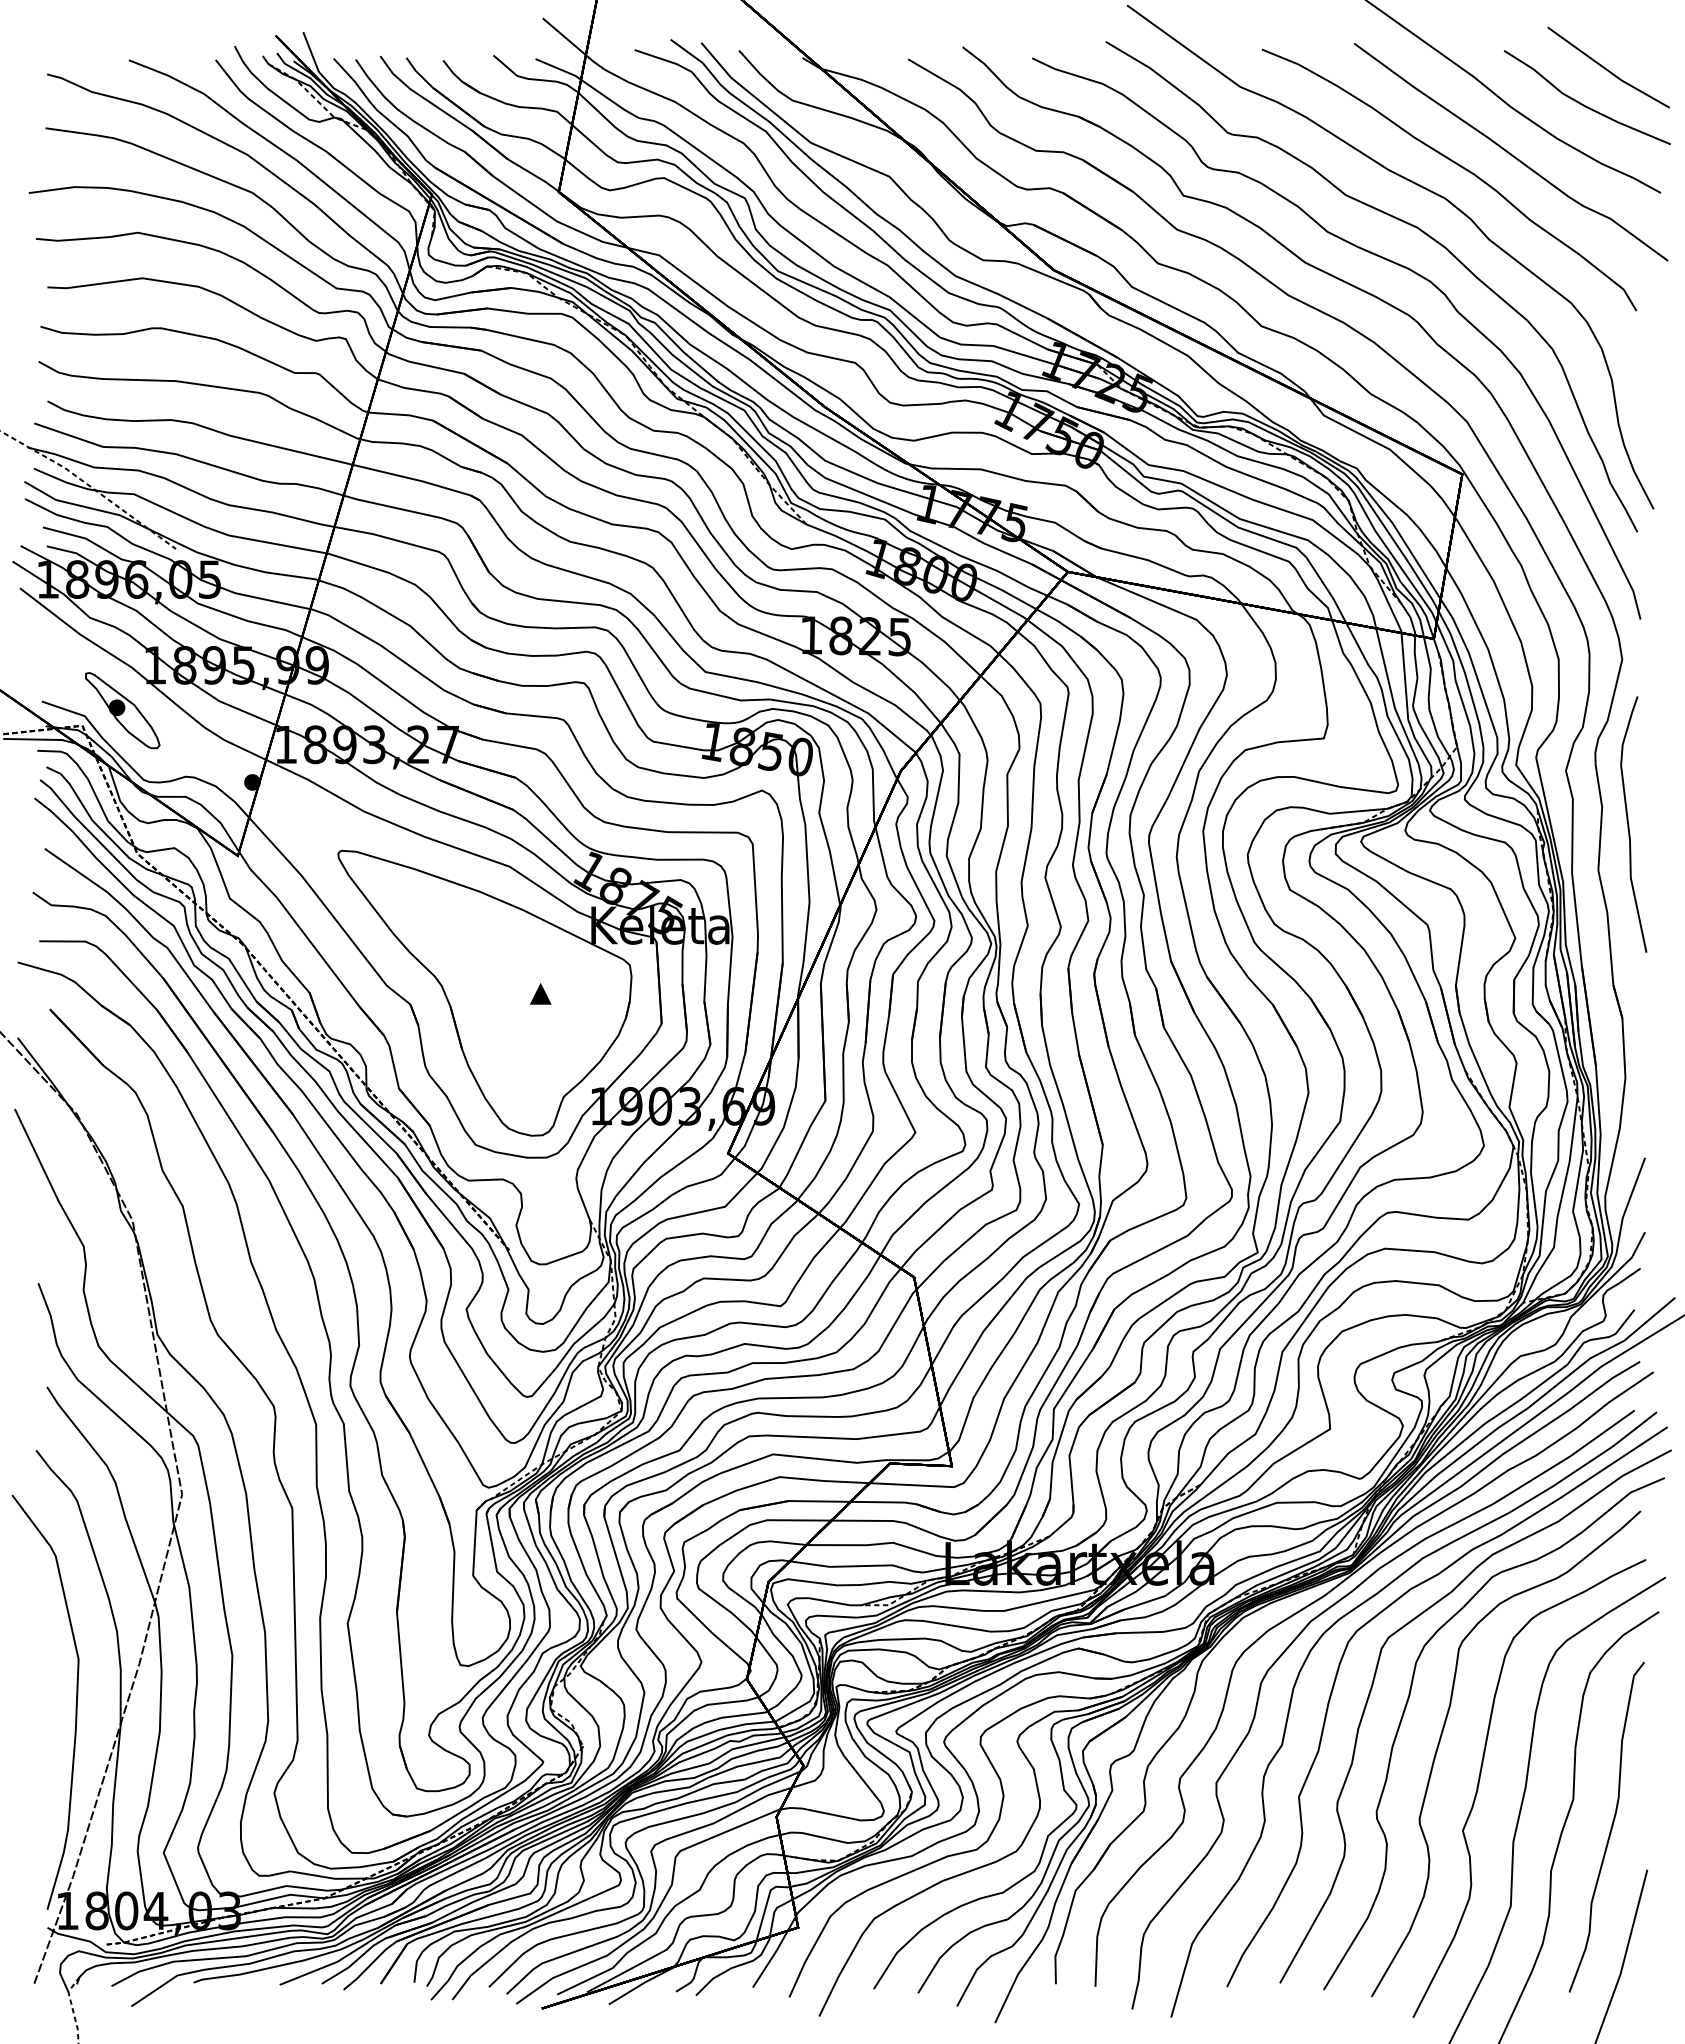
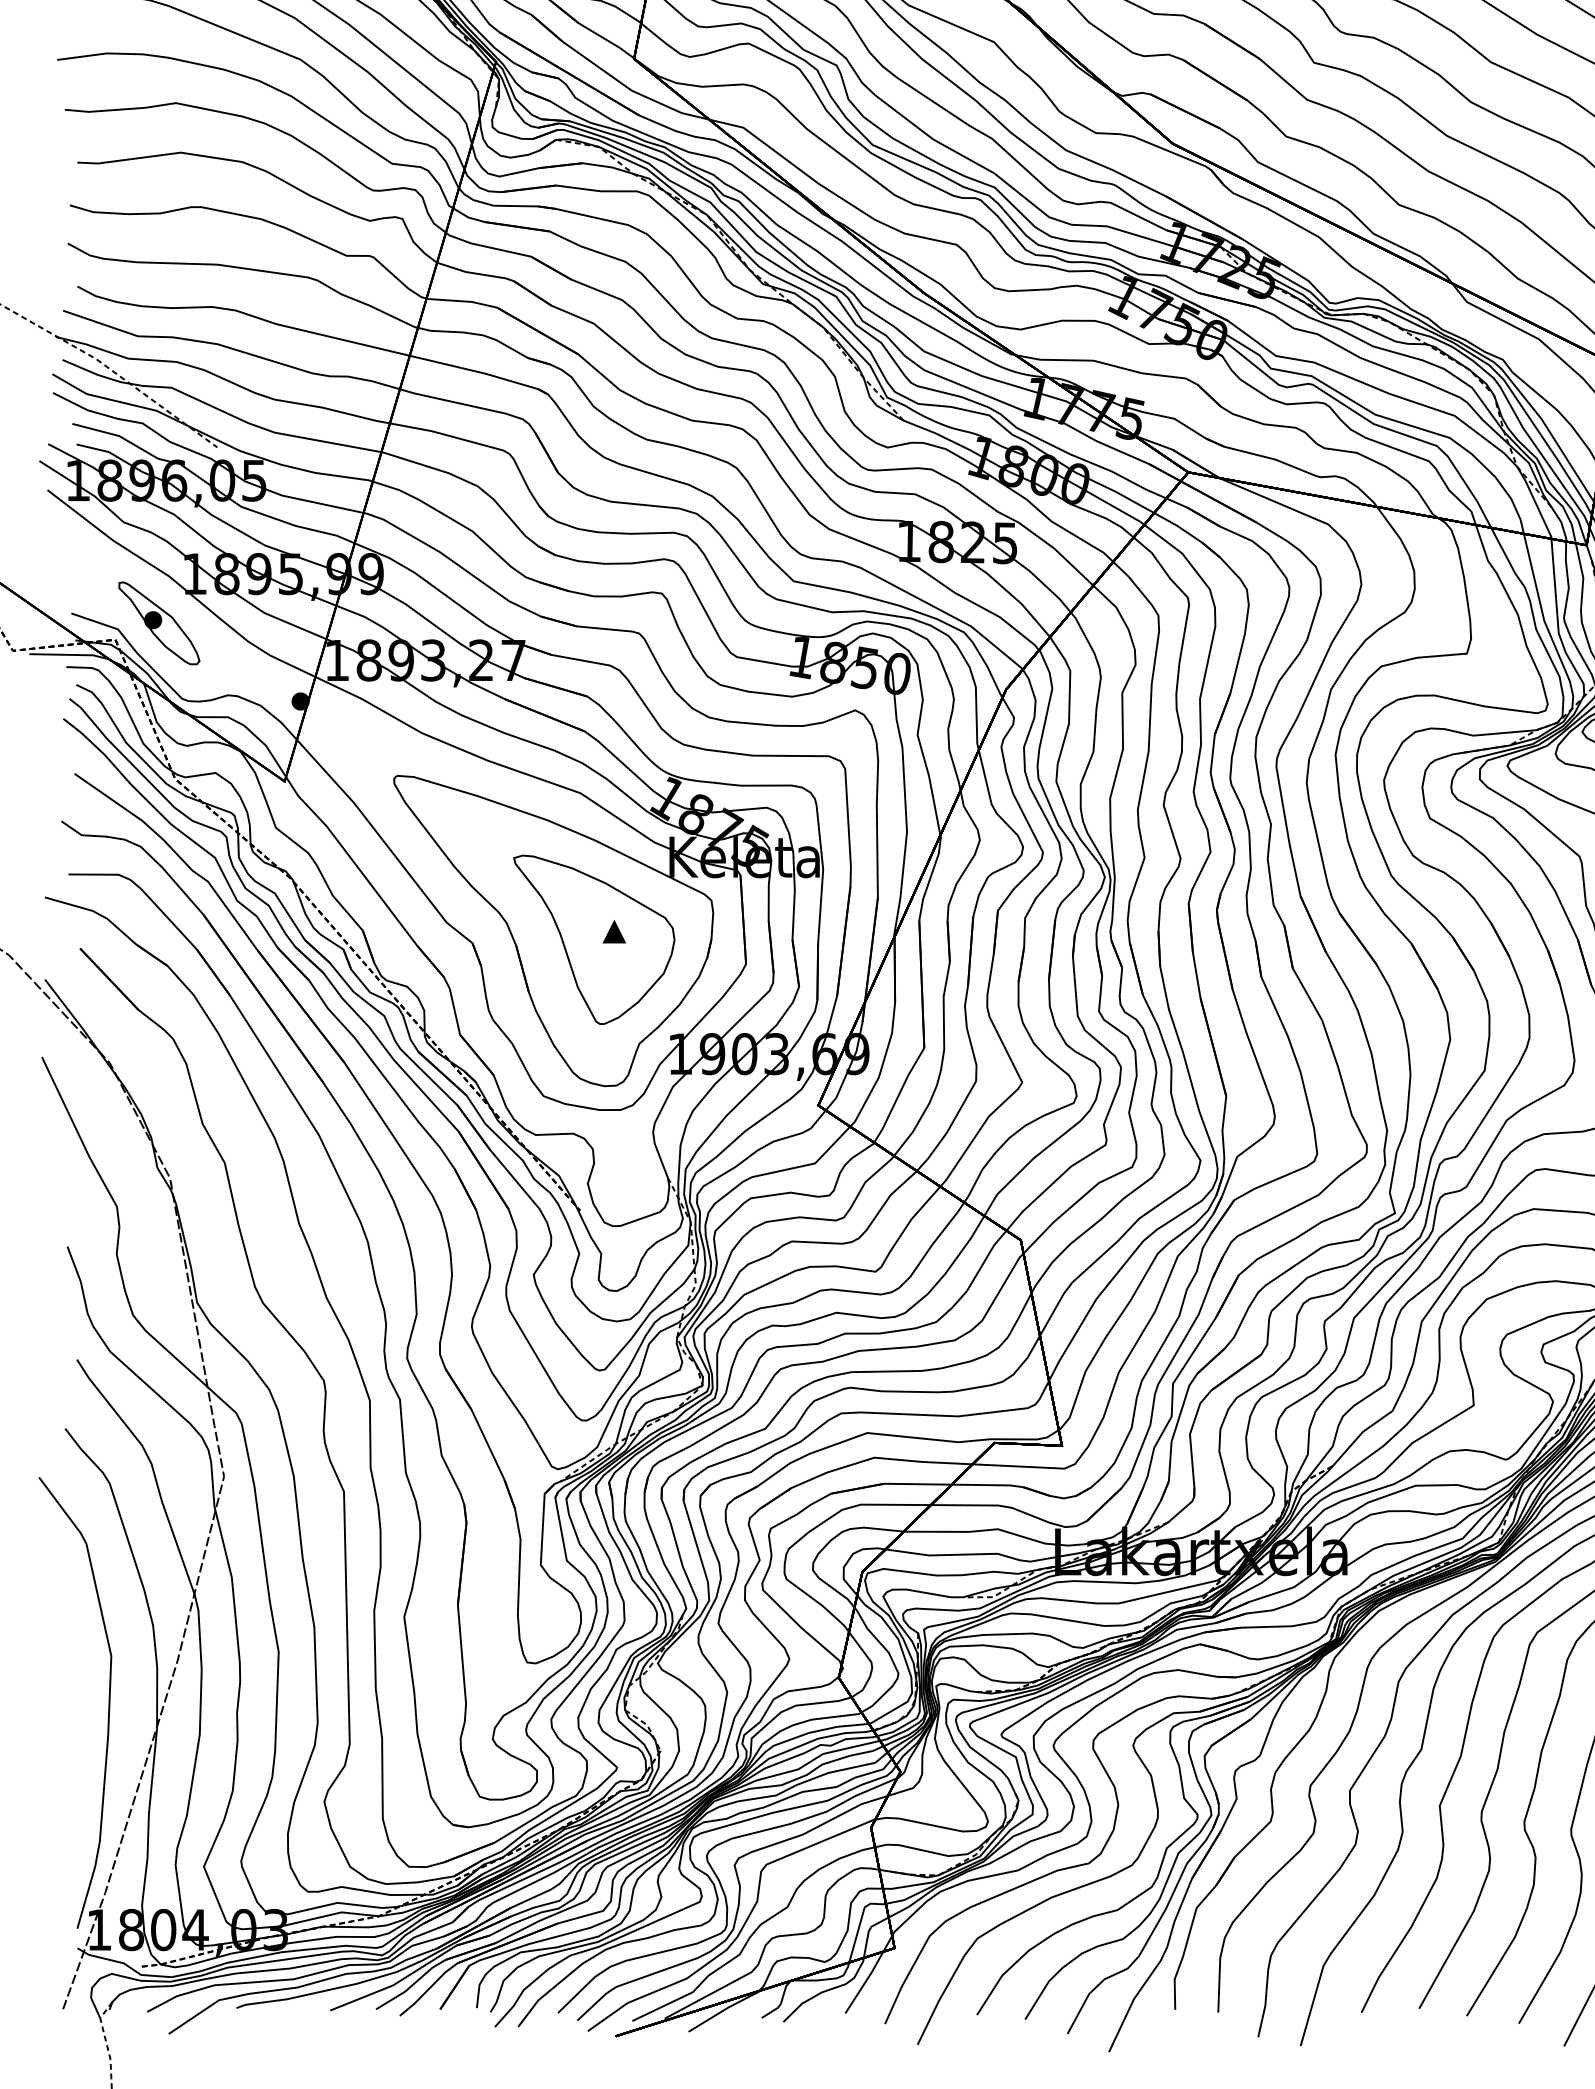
part: (521, 1001) -> (593, 939), added

